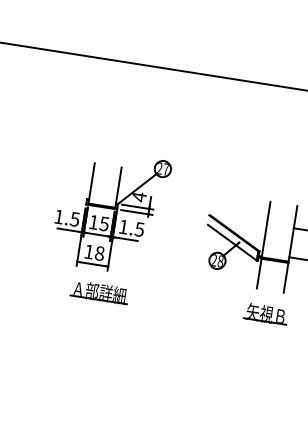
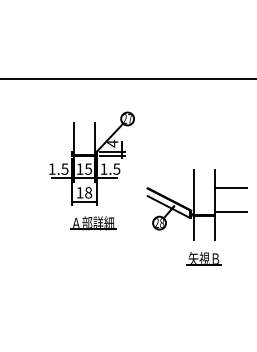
part: (107, 226) -> (91, 170), moved

